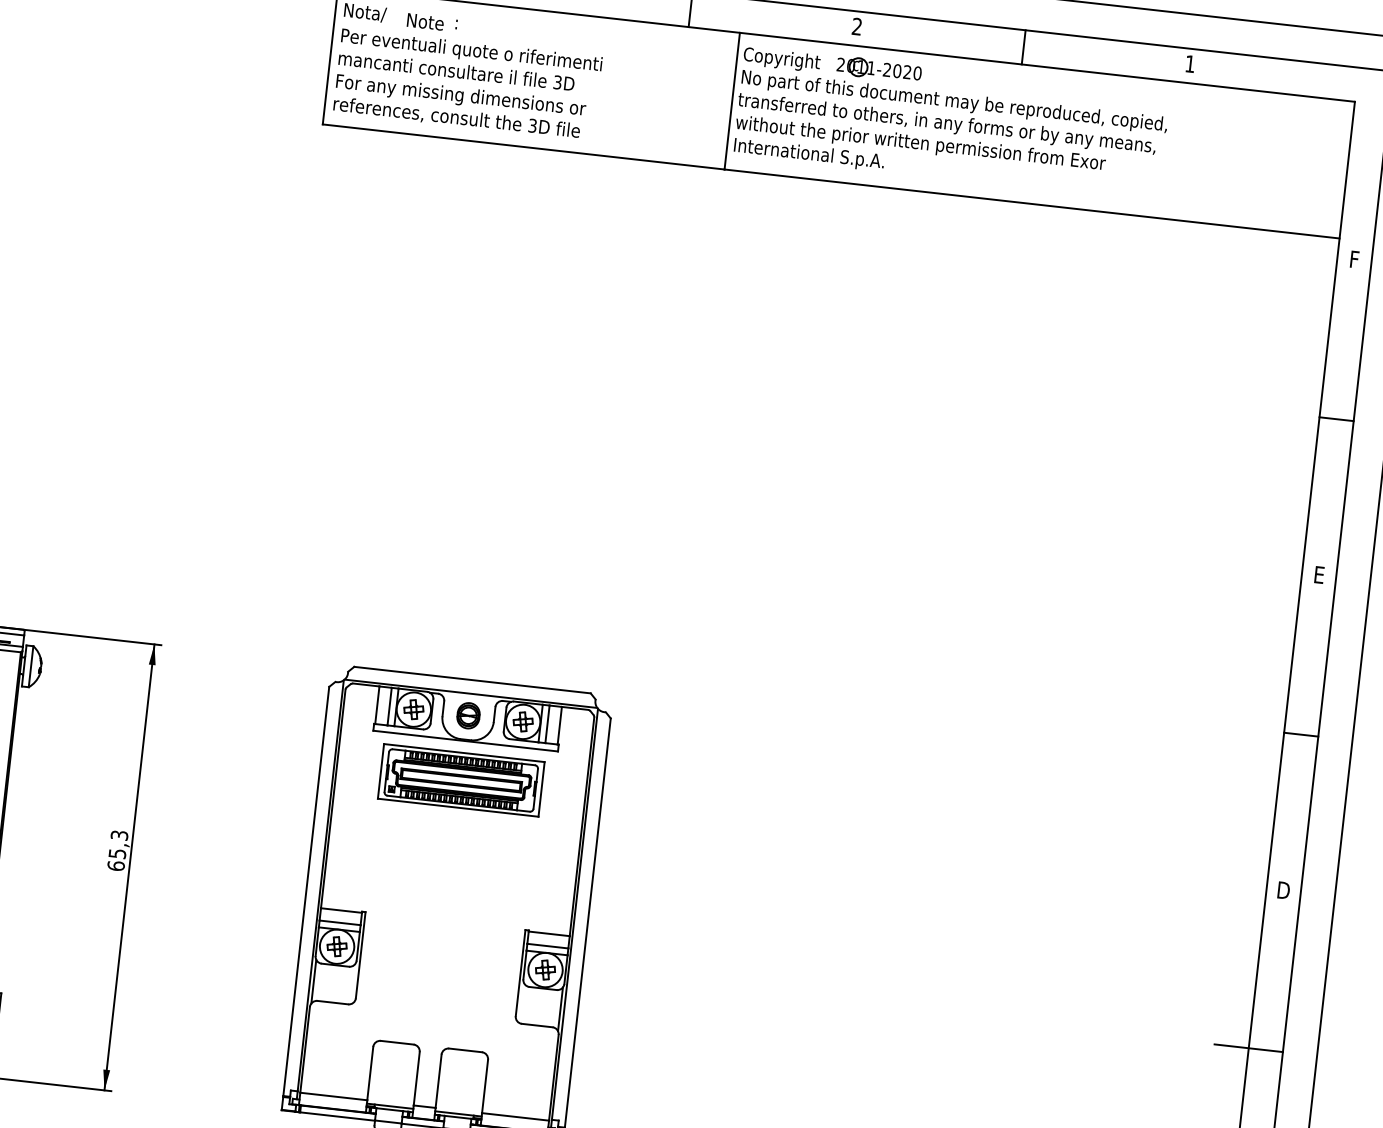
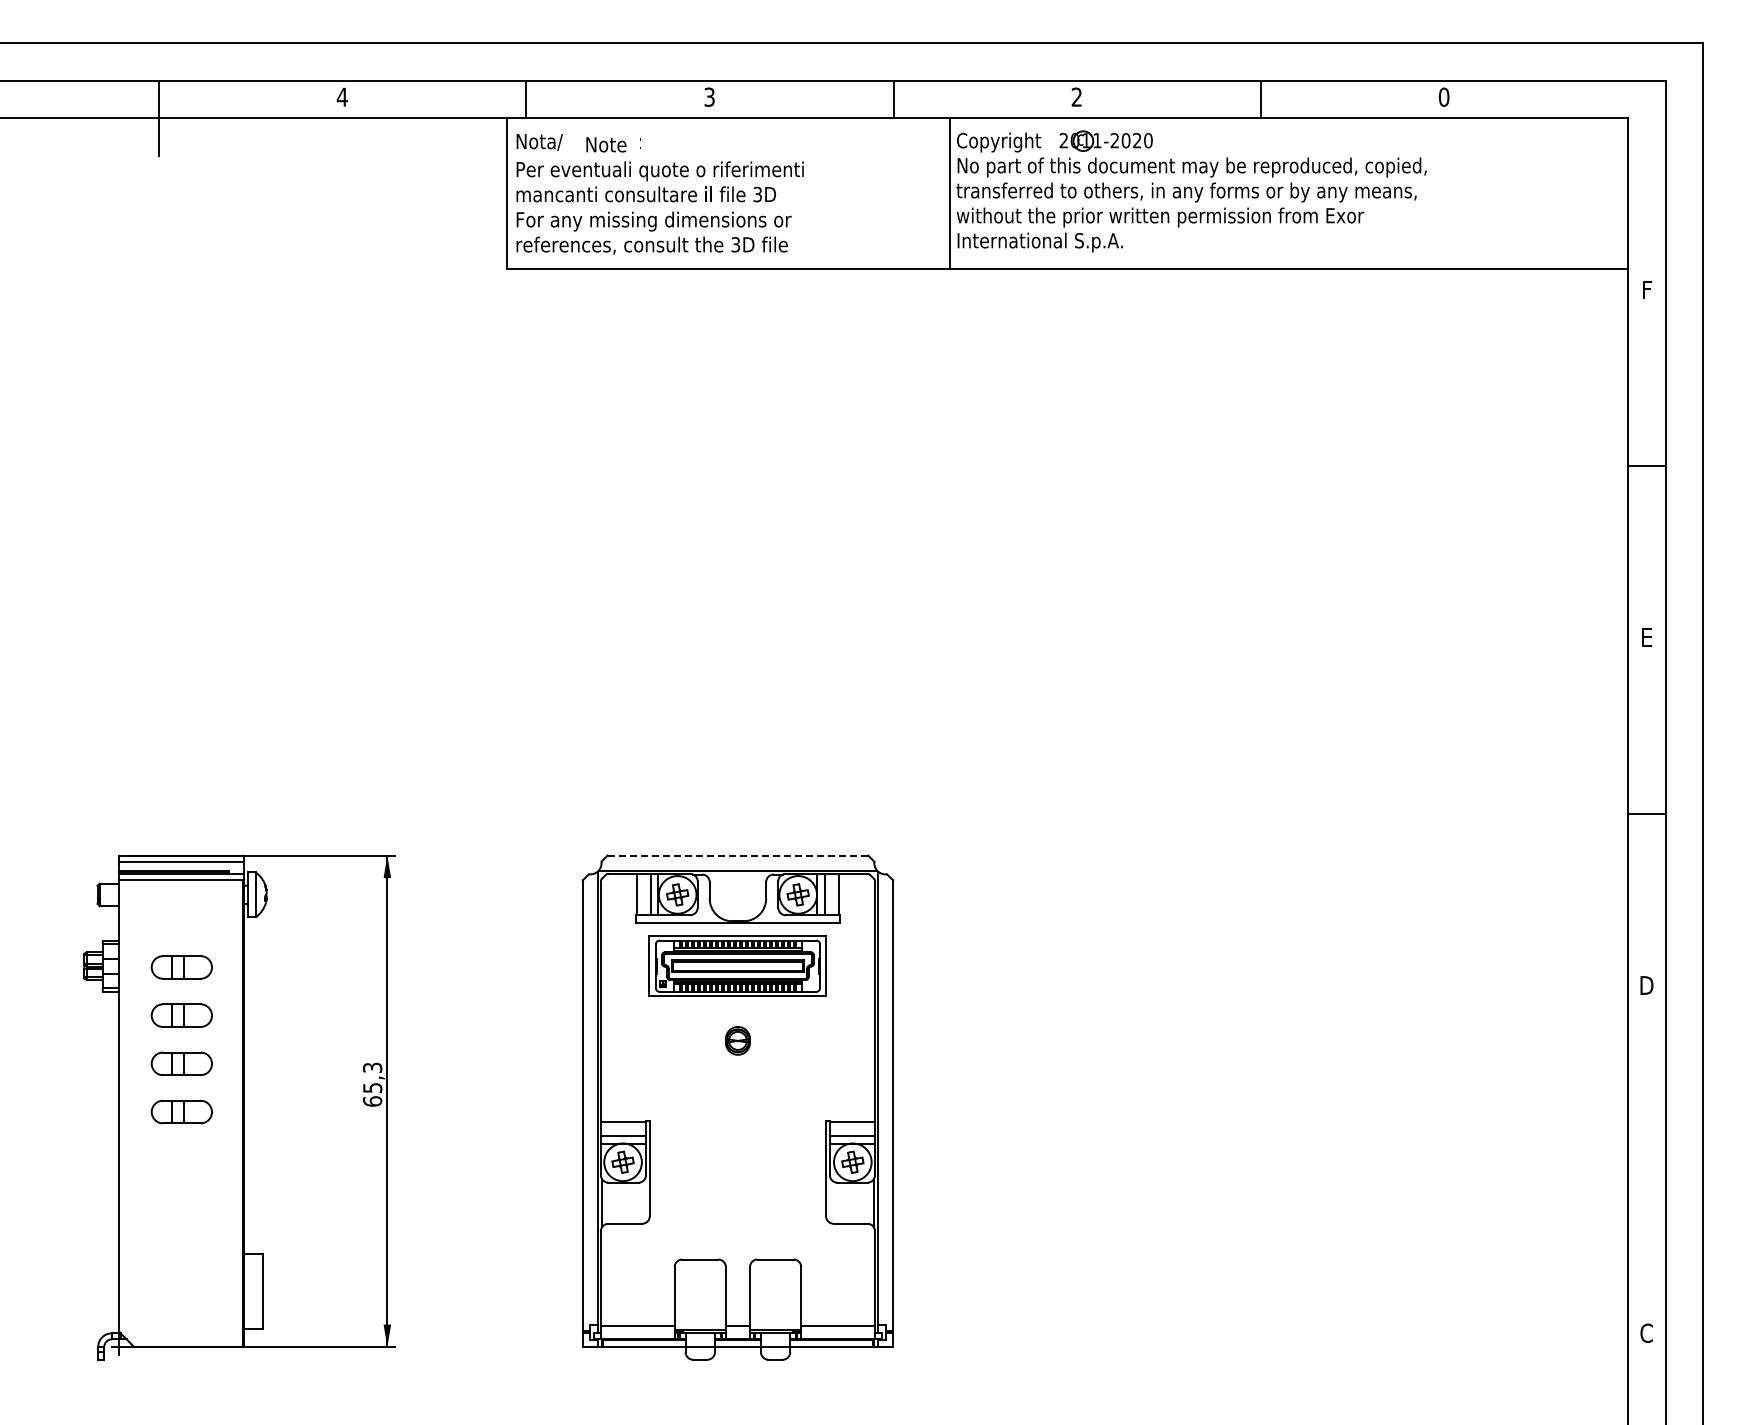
text: (1189, 63) -> (1443, 96), 1 -> 0
line: (473, 680) -> (738, 855), solid -> dashed
part: (468, 715) -> (737, 1040), moved
line: (1248, 1048) -> (1627, 1161), removed

